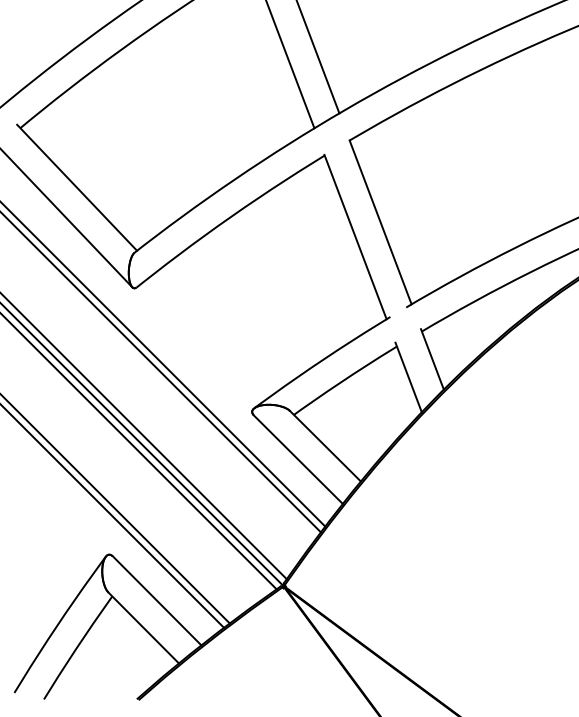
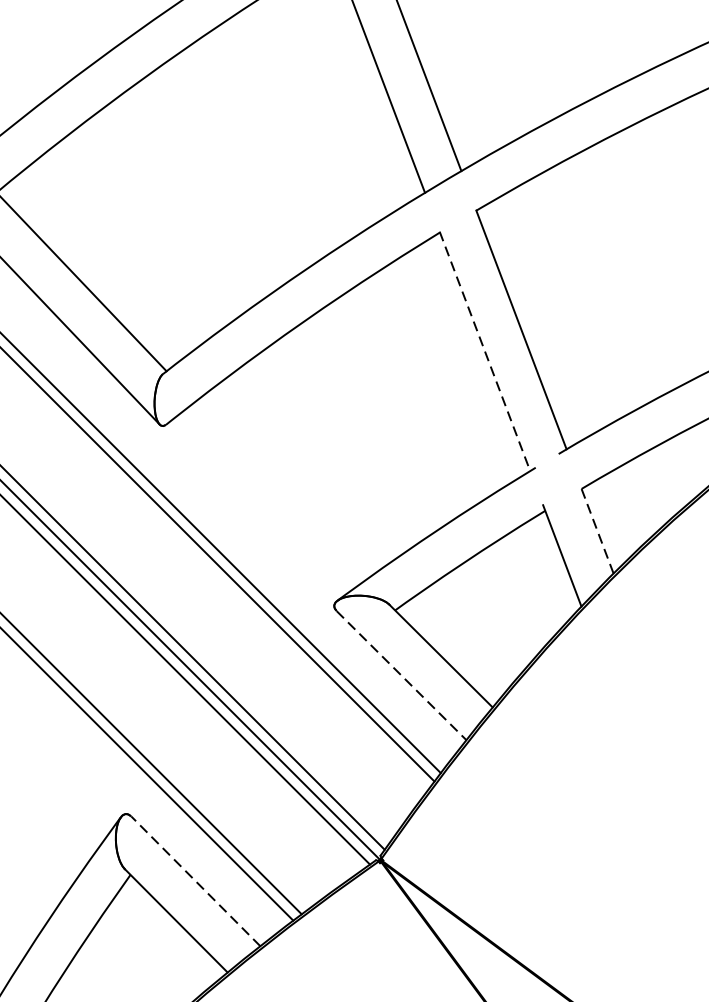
line: (355, 237) -> (484, 351), solid -> dashed
line: (432, 358) -> (597, 528), solid -> dashed
line: (298, 459) -> (401, 675), solid -> dashed
line: (157, 600) -> (196, 880), solid -> dashed

